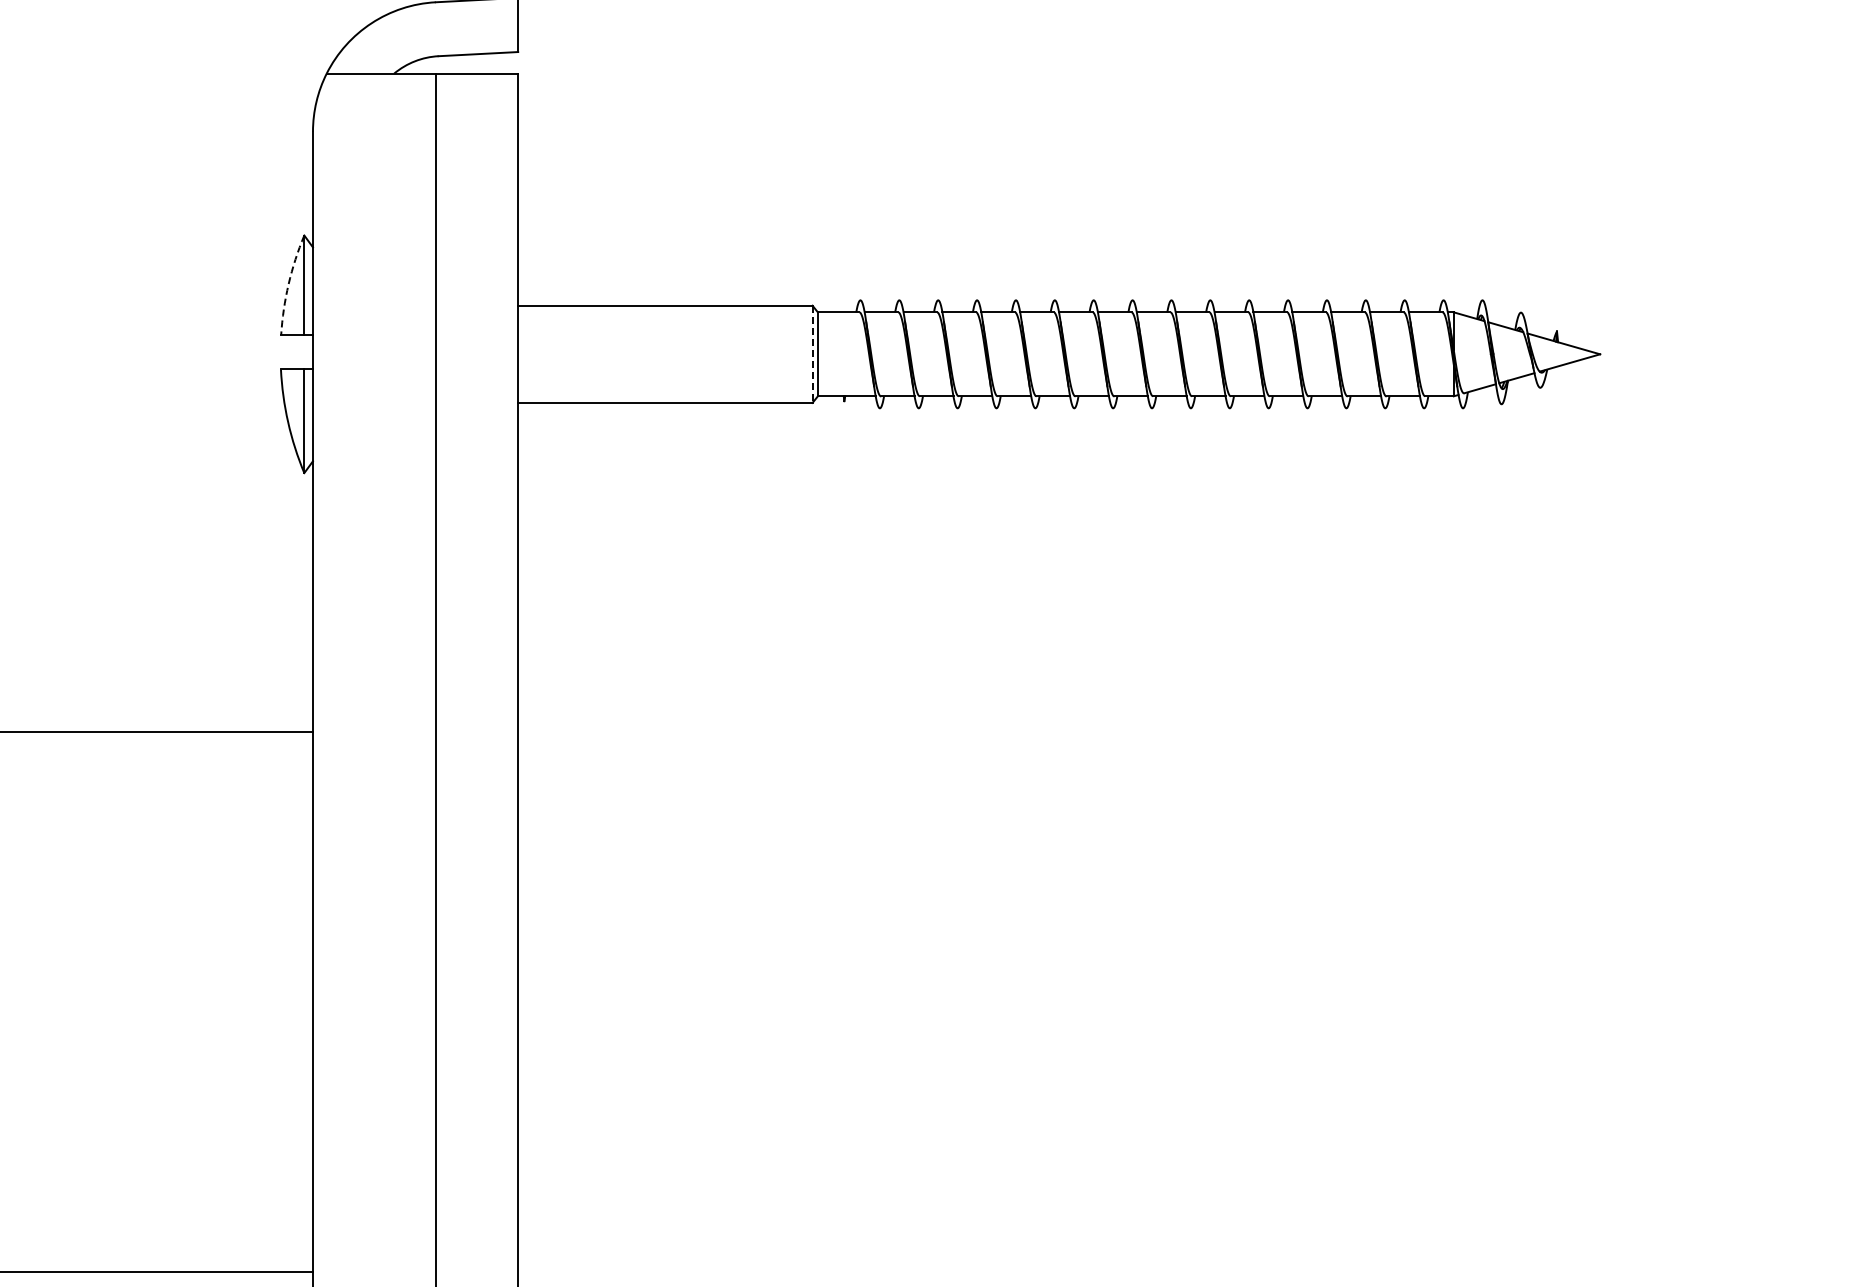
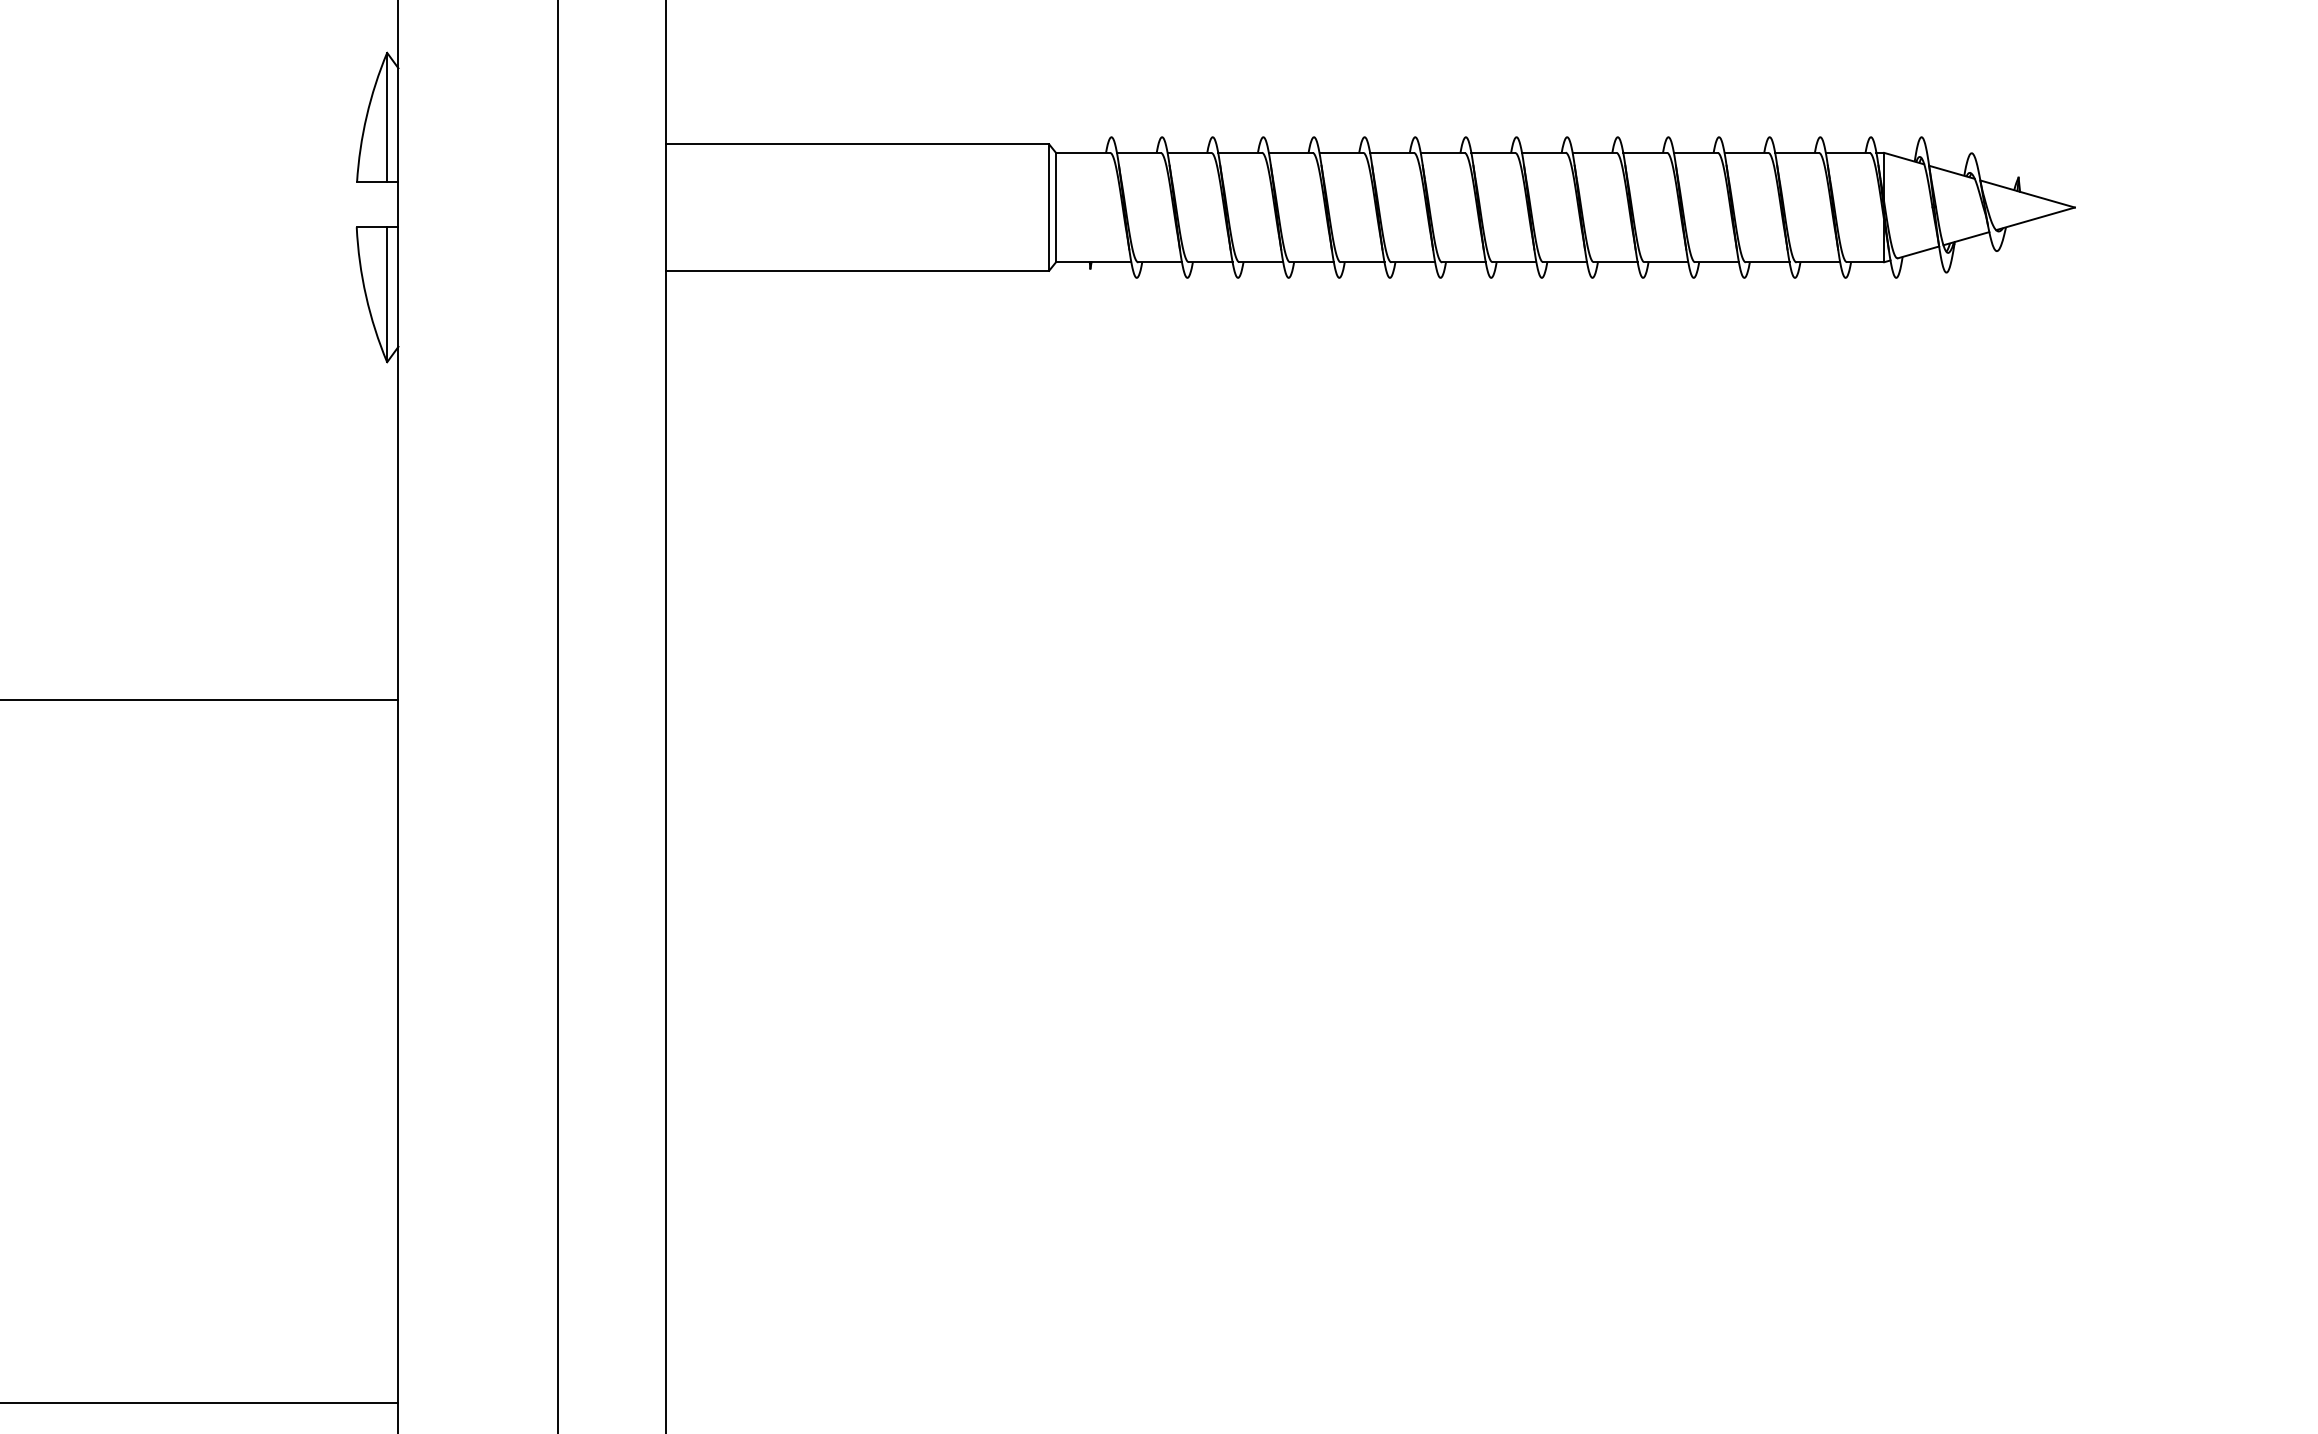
arc: (288, 284) -> (366, 116), dashed -> solid
line: (812, 354) -> (1049, 207), dashed -> solid

